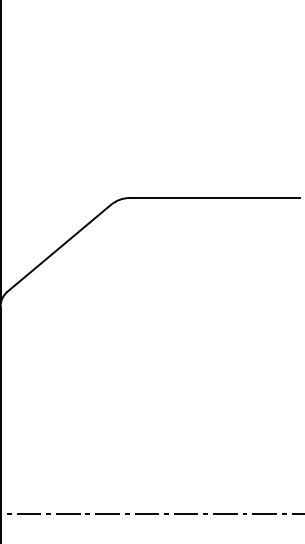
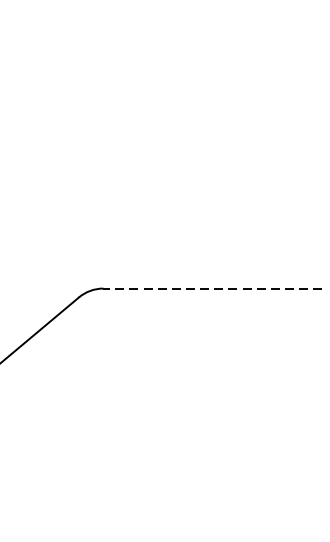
line: (214, 198) -> (212, 289), solid -> dashed

